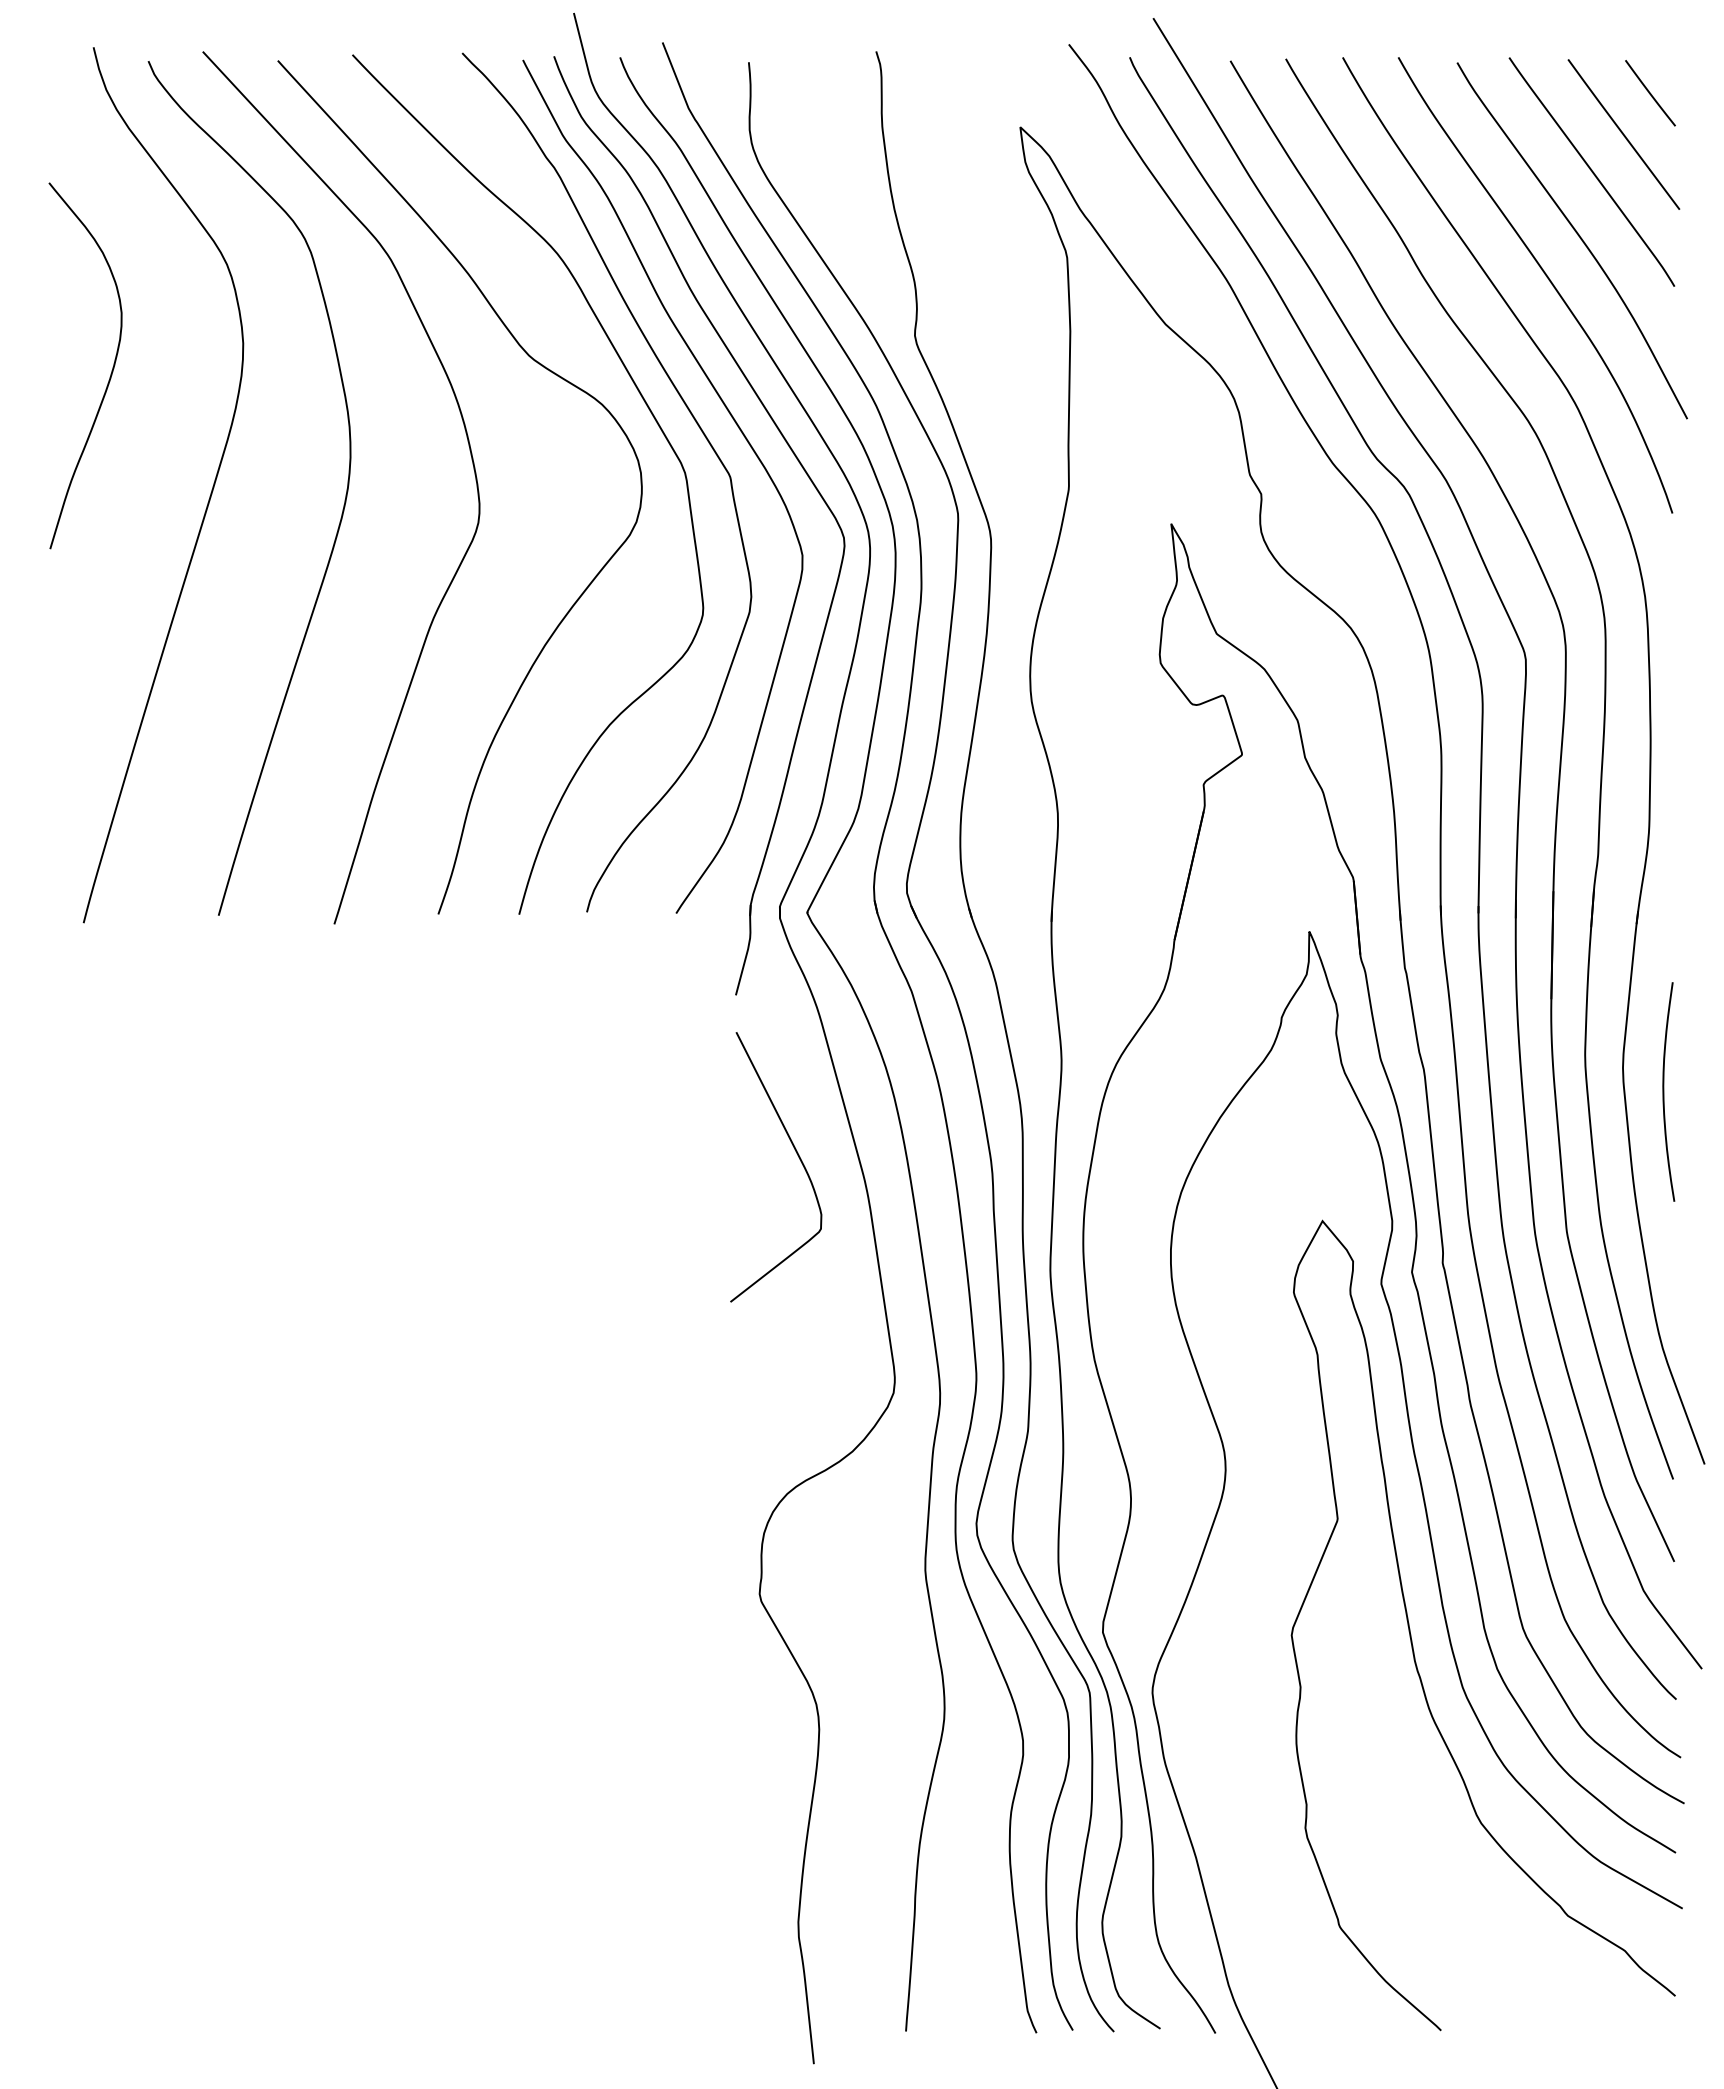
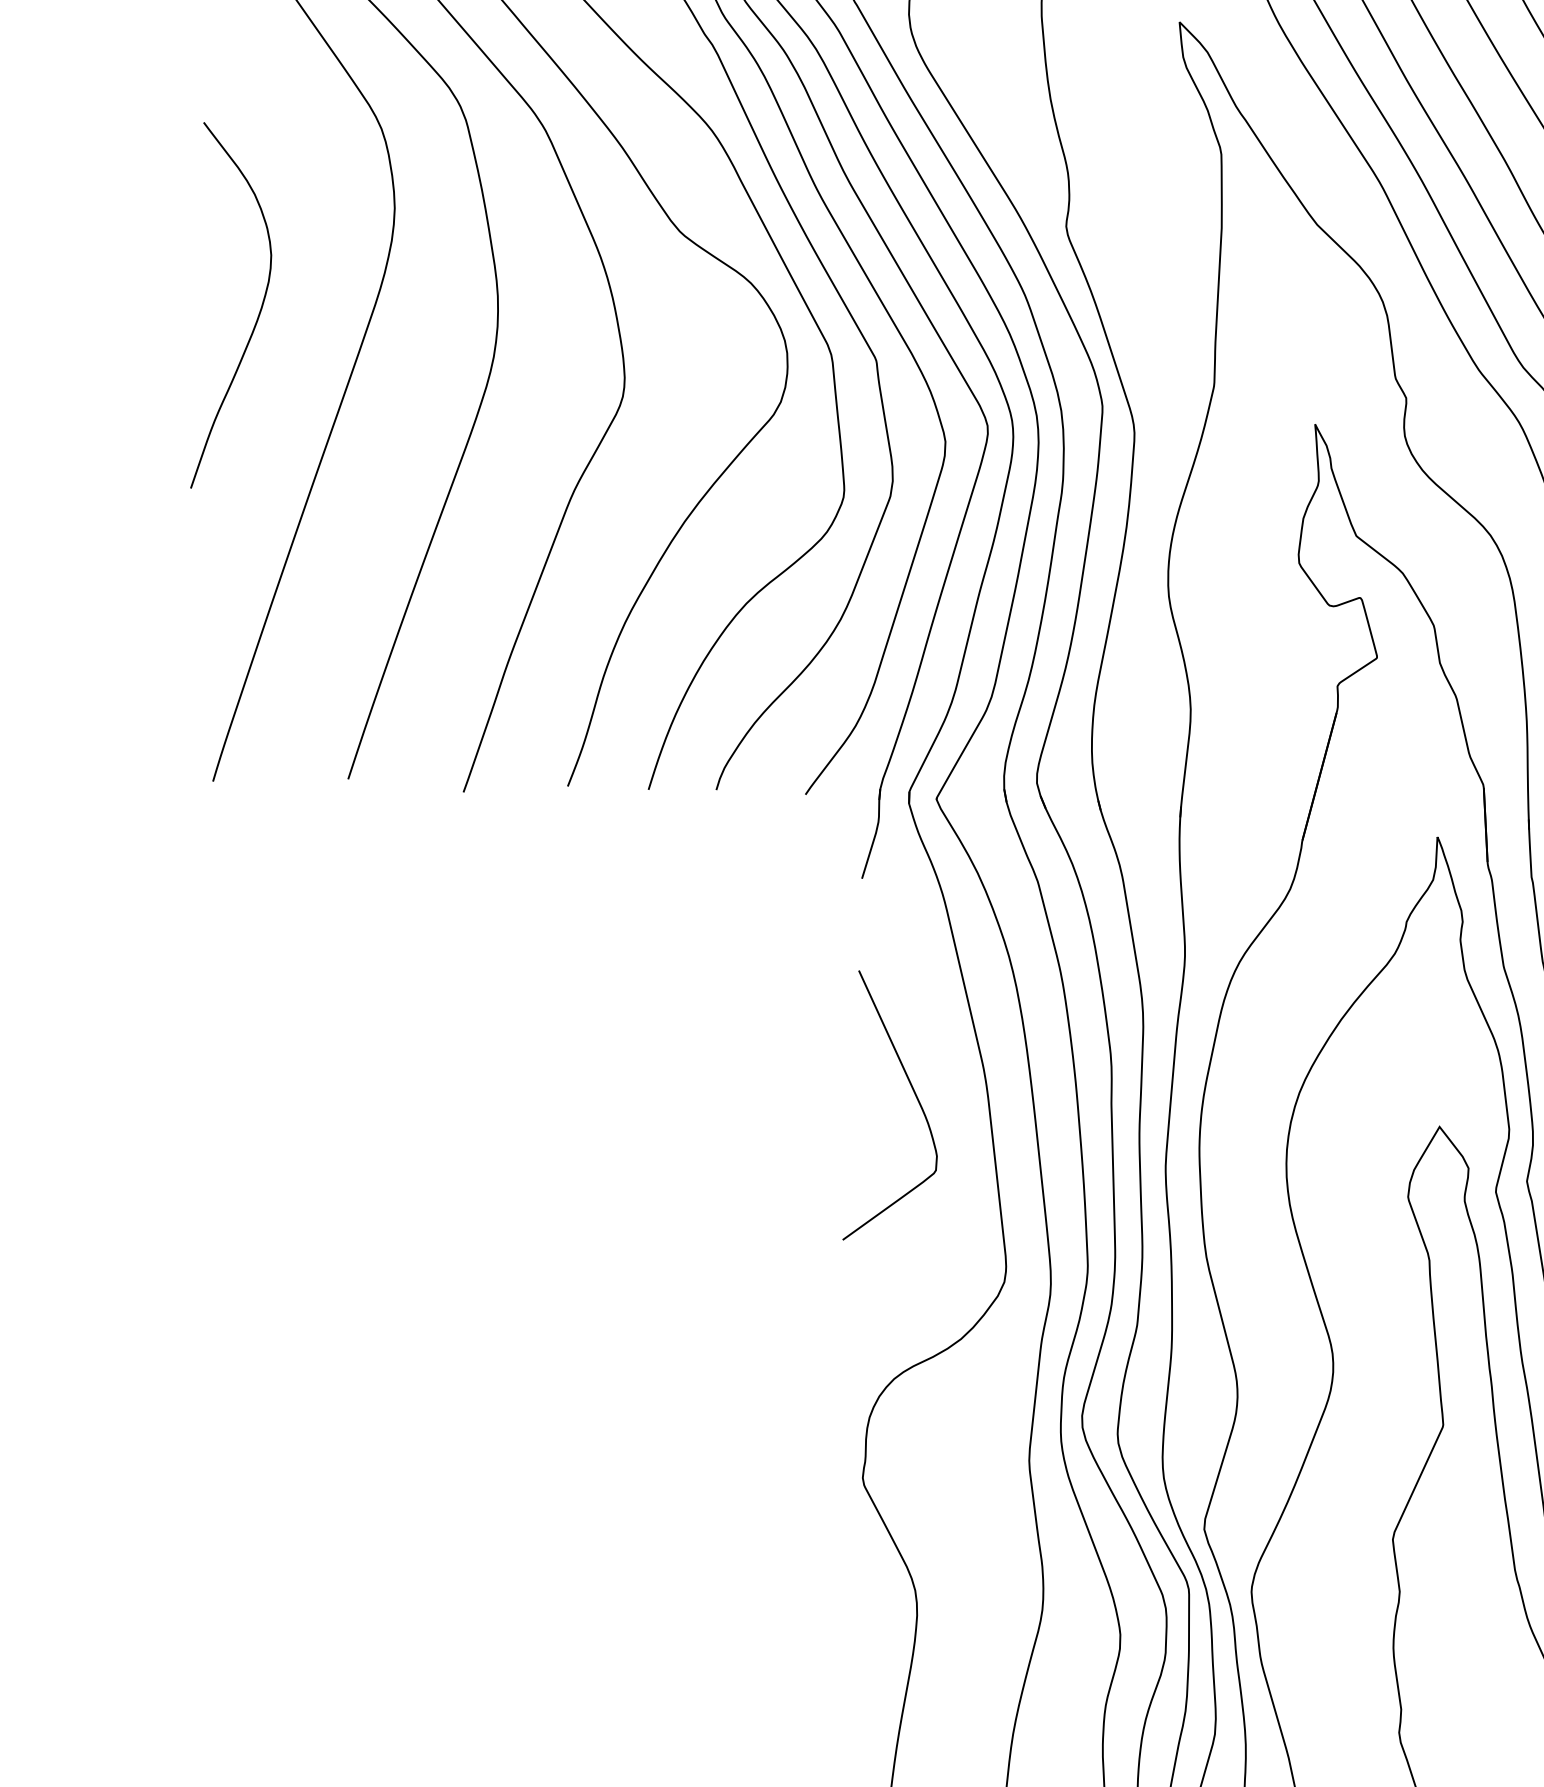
curve: (110, 373) -> (257, 315), moved
curve: (798, 1157) -> (916, 1098), moved

